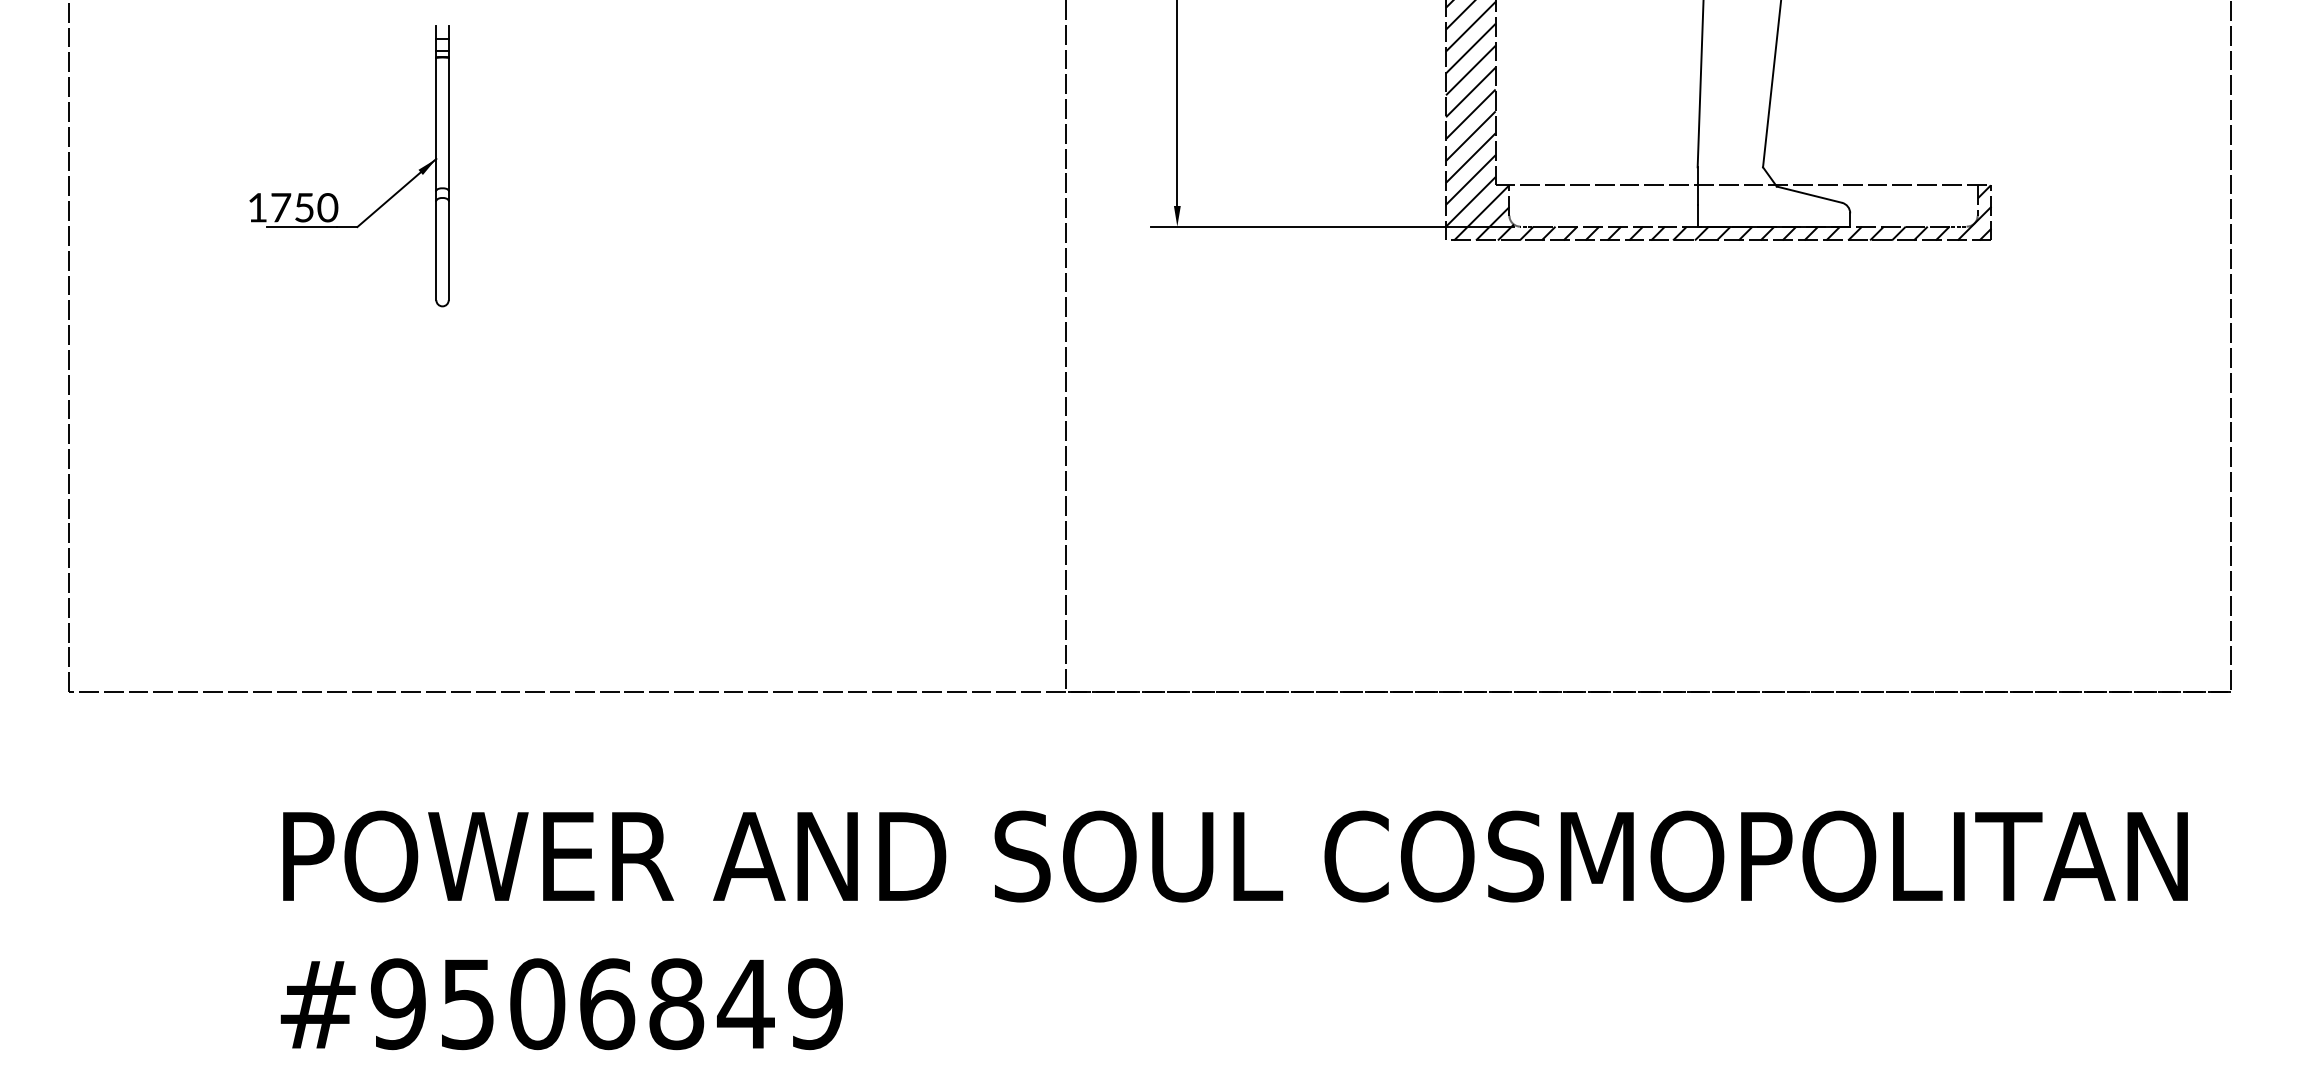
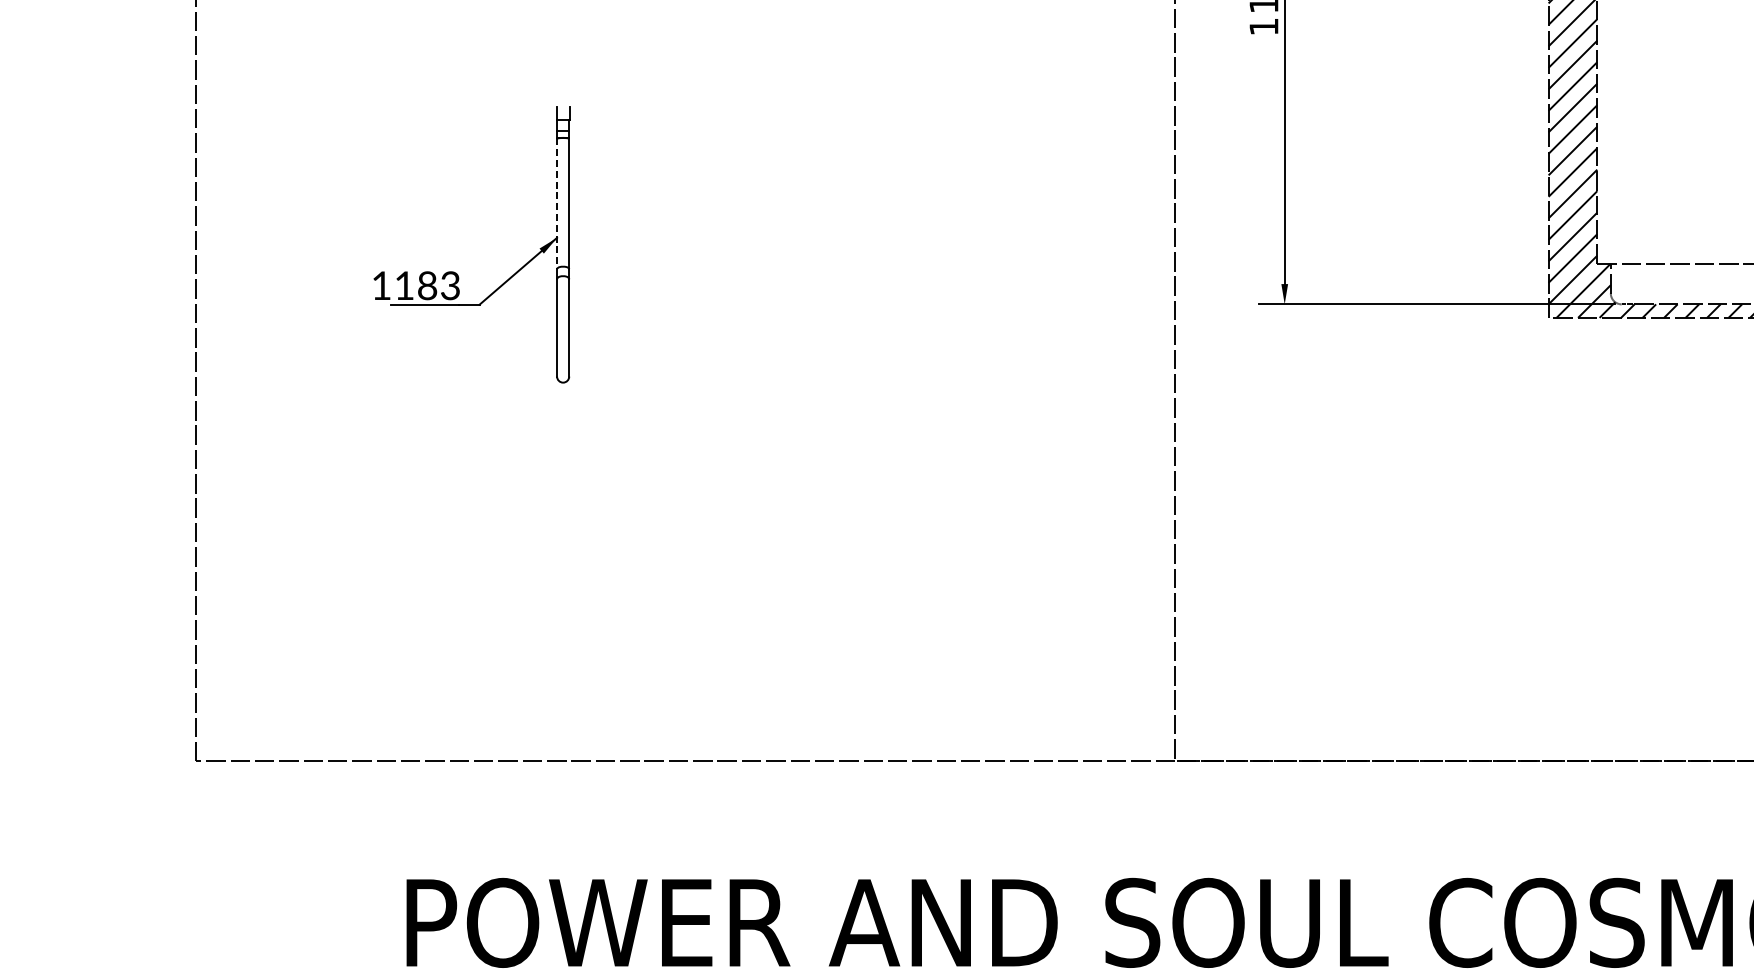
line: (436, 124) -> (557, 204), solid -> dashed
text: (304, 207) -> (427, 285), 1750 -> 1183

